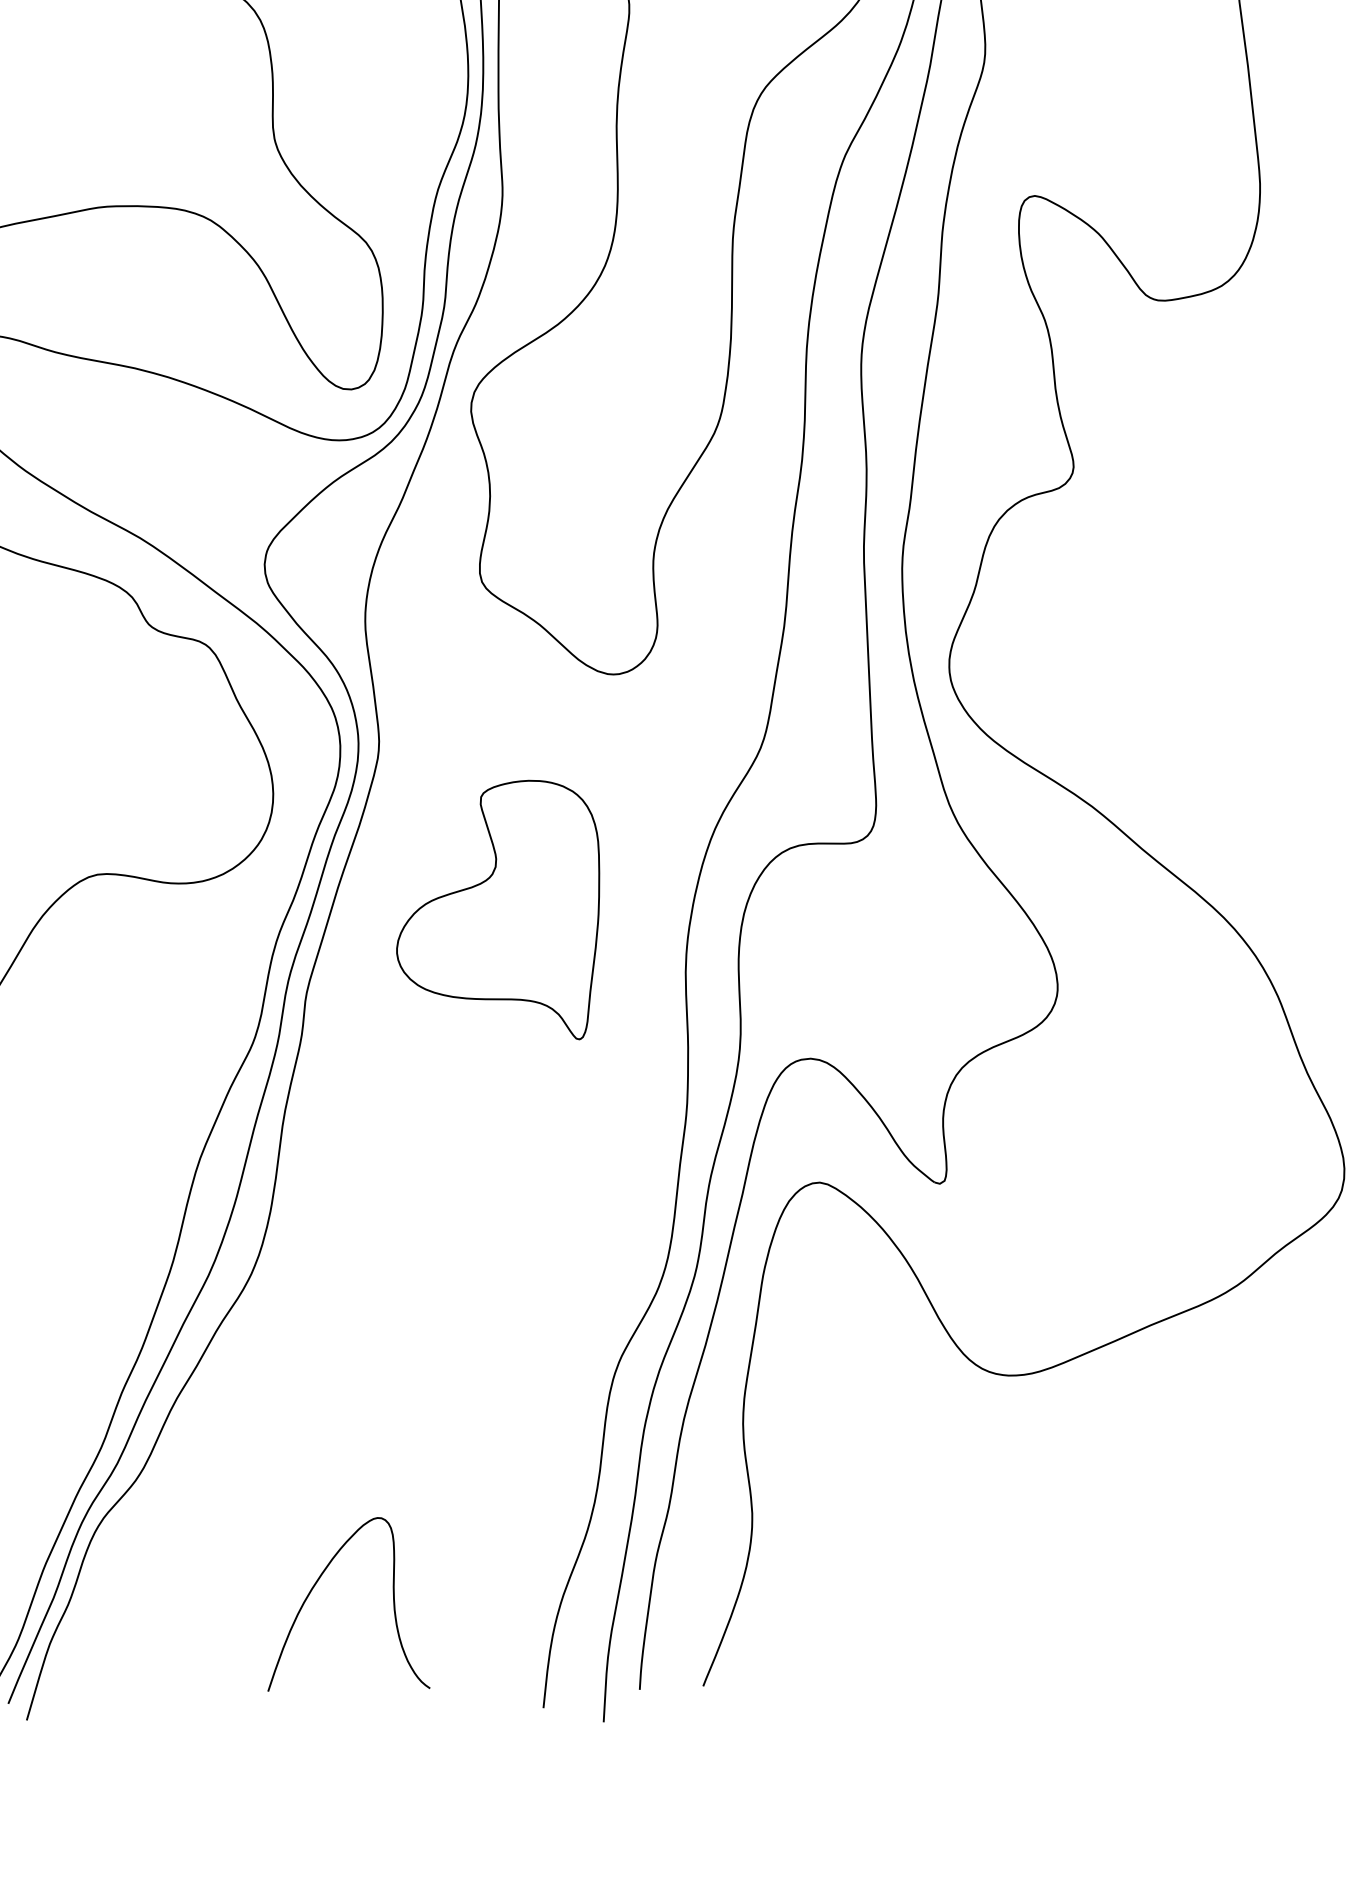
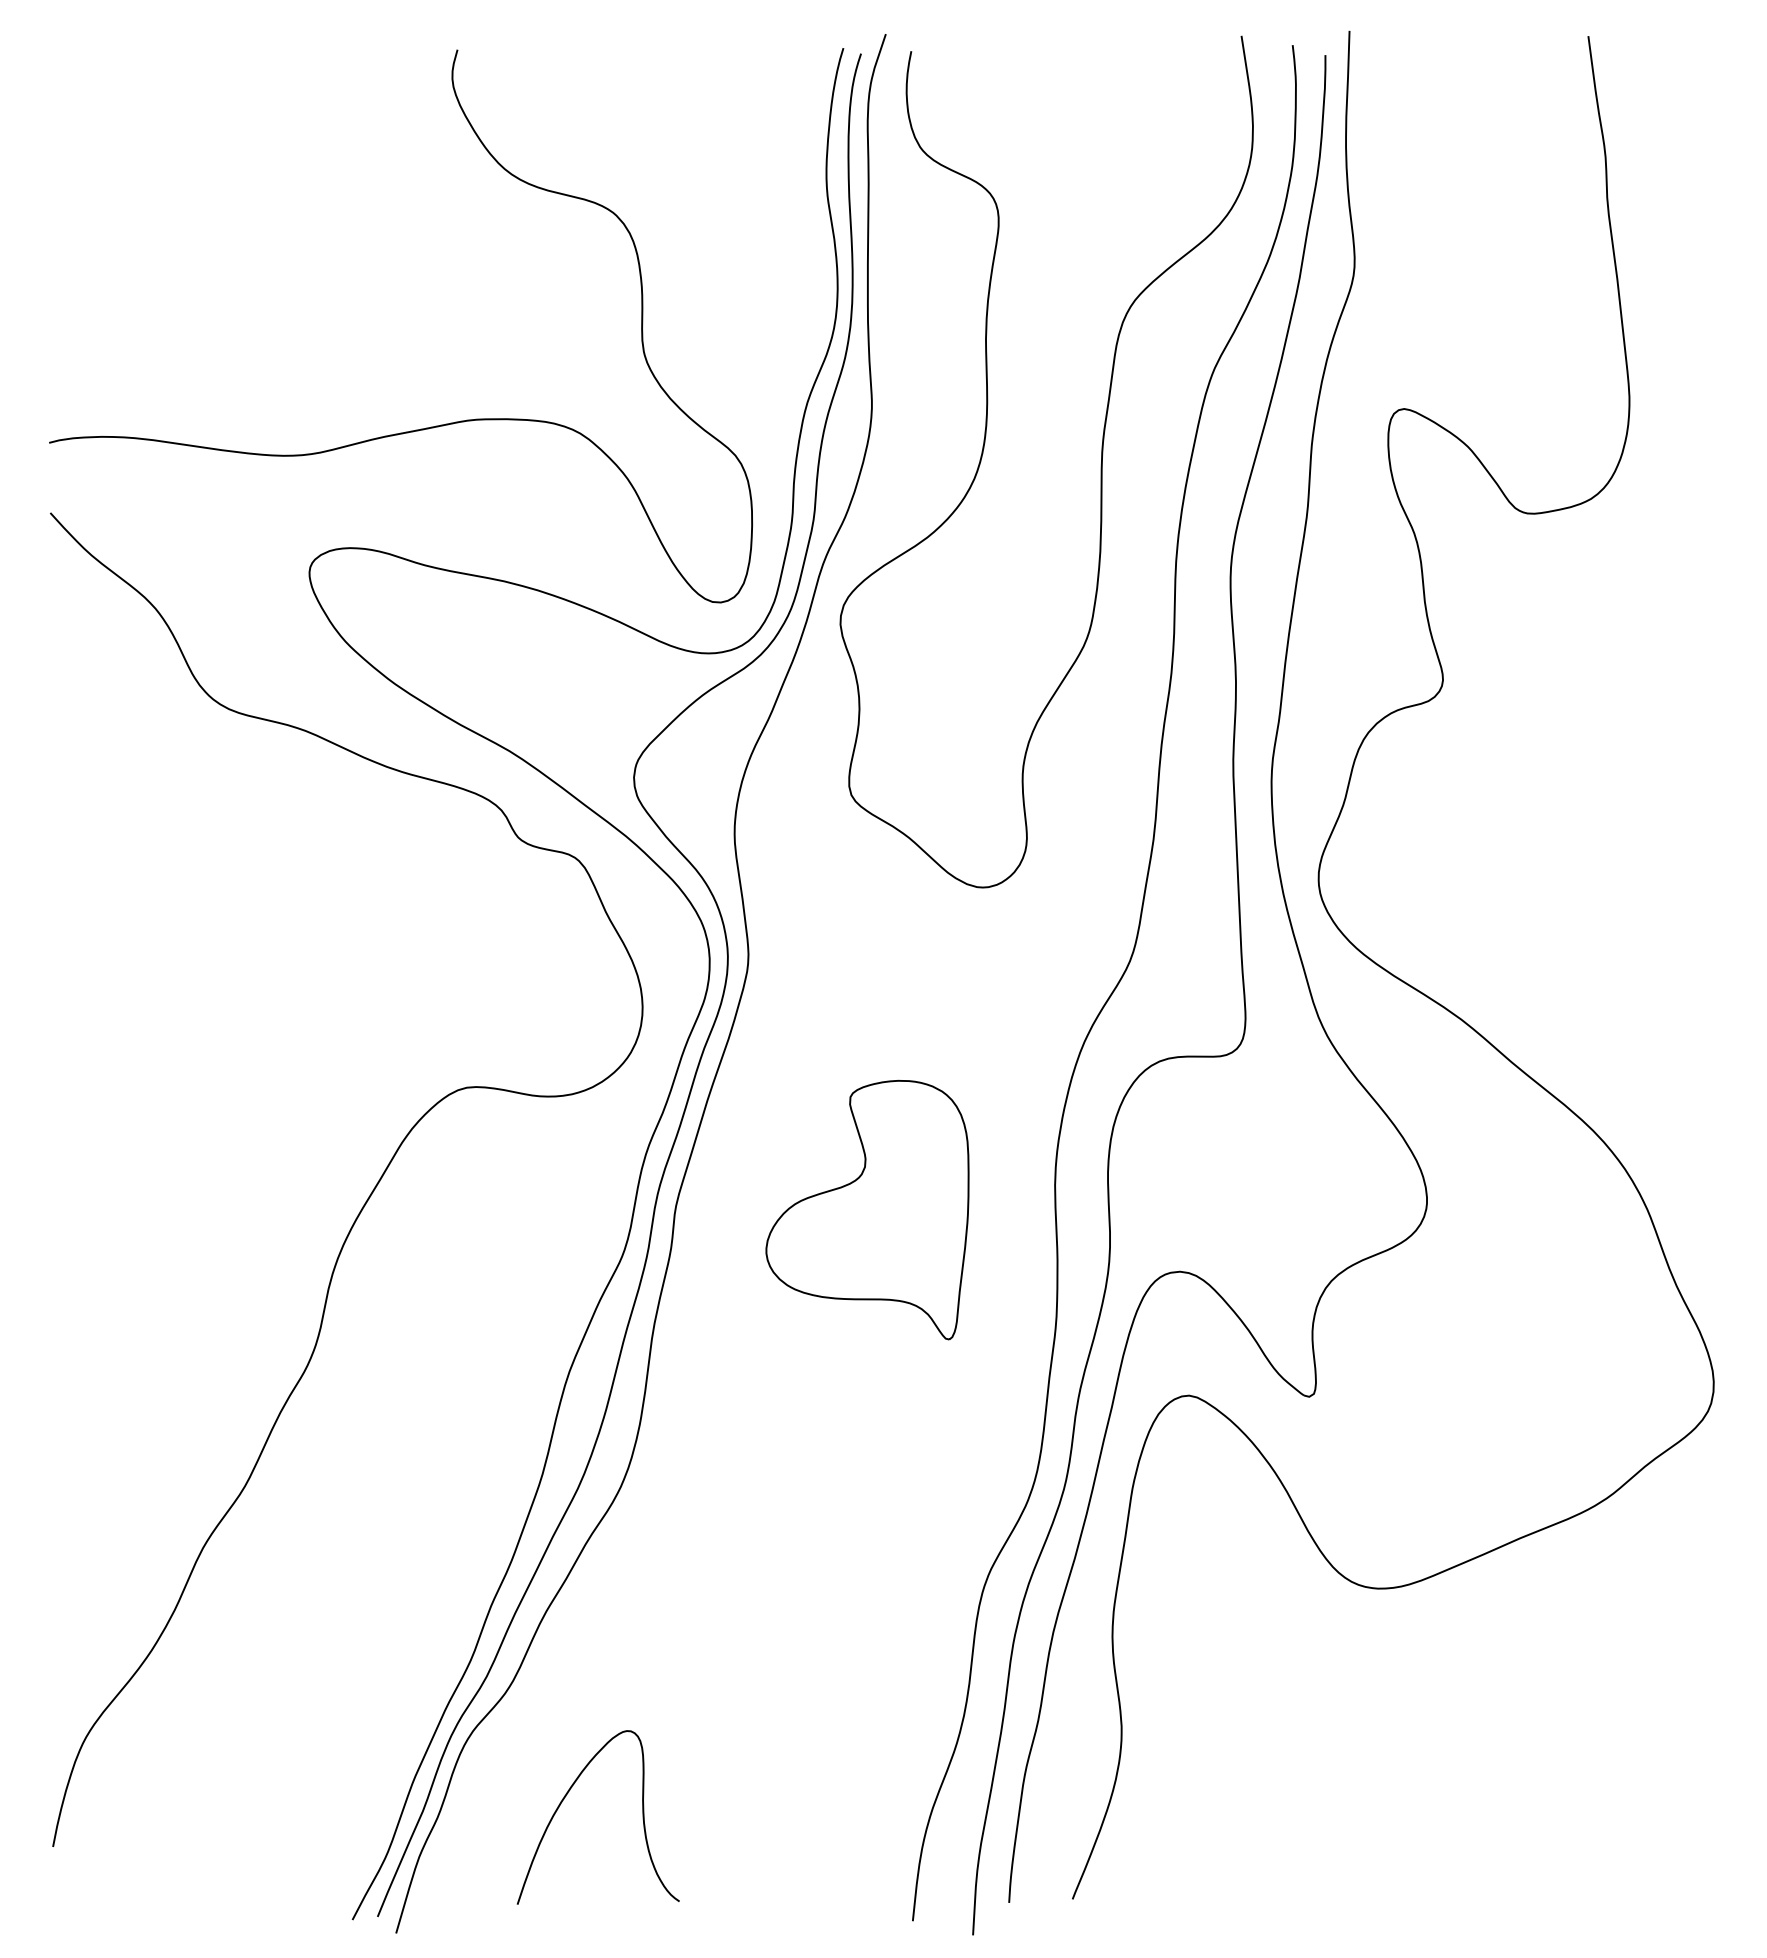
part: (498, 909) -> (867, 1209), moved
curve: (317, 1583) -> (566, 1796), moved

